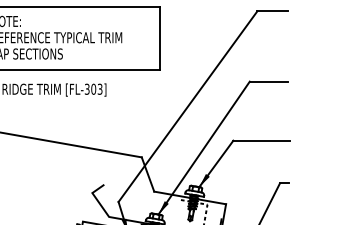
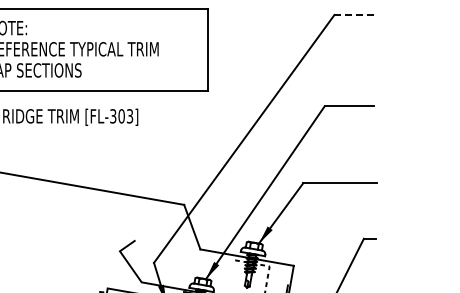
line: (272, 11) -> (354, 15), solid -> dashed

